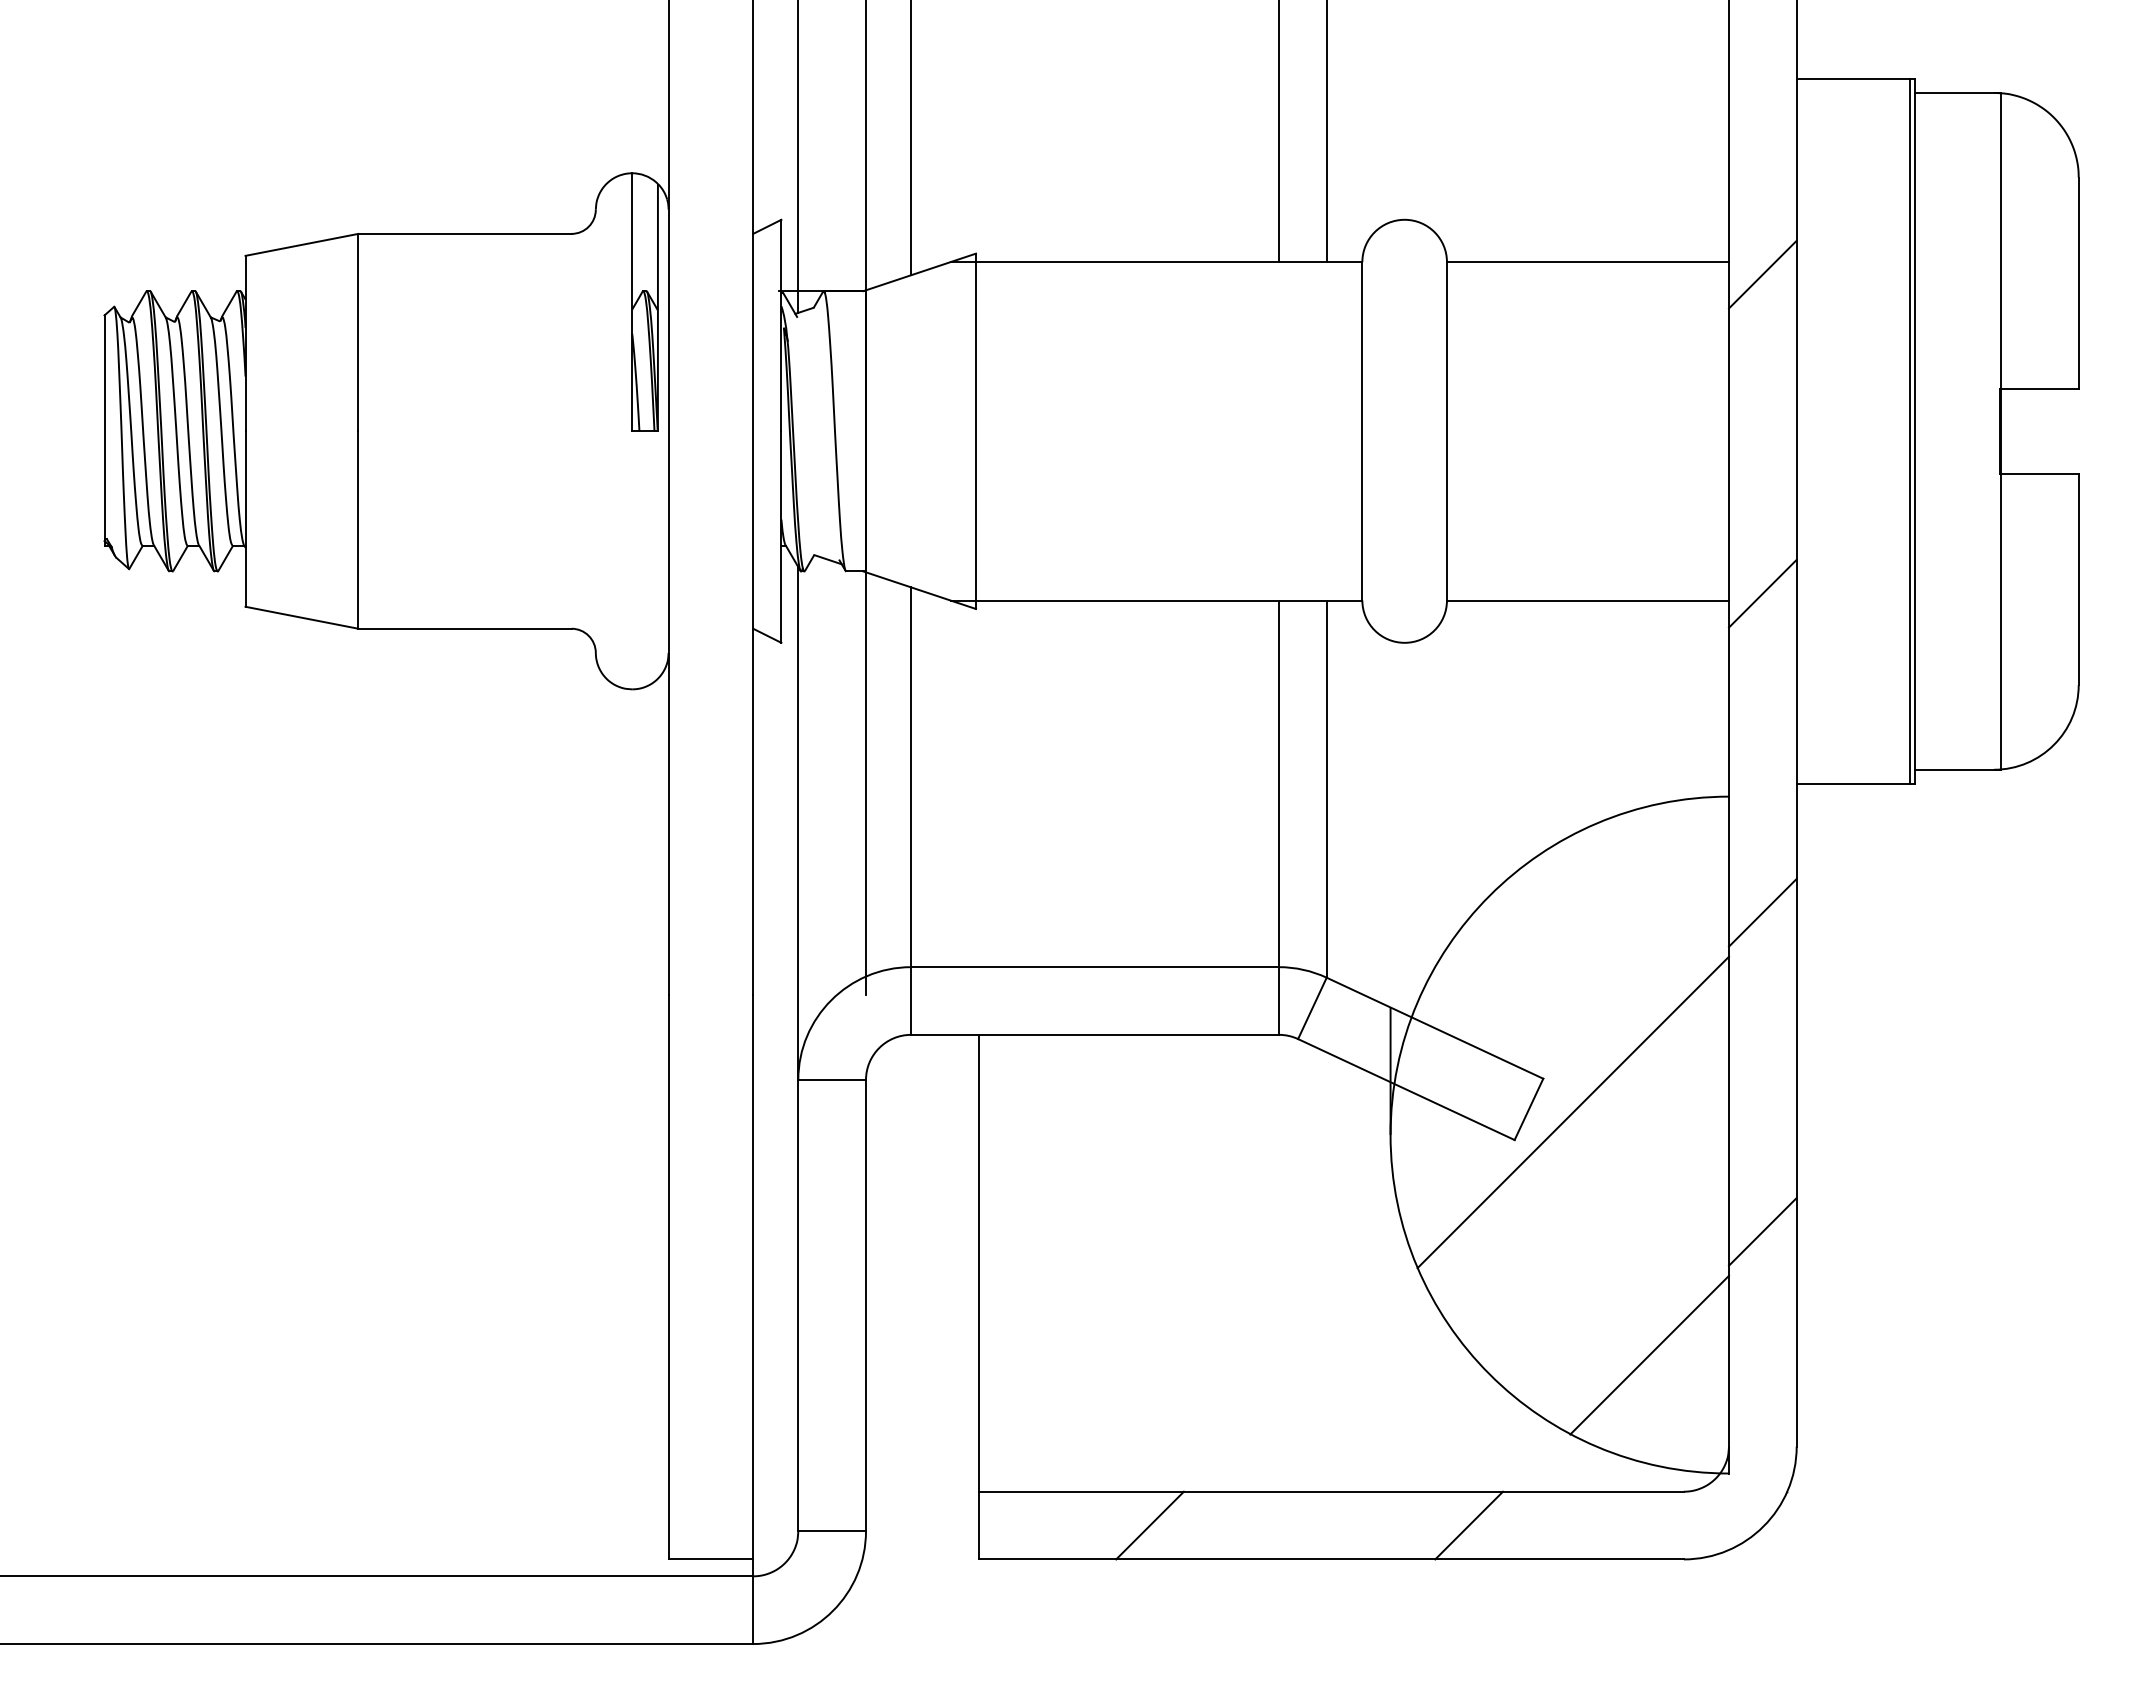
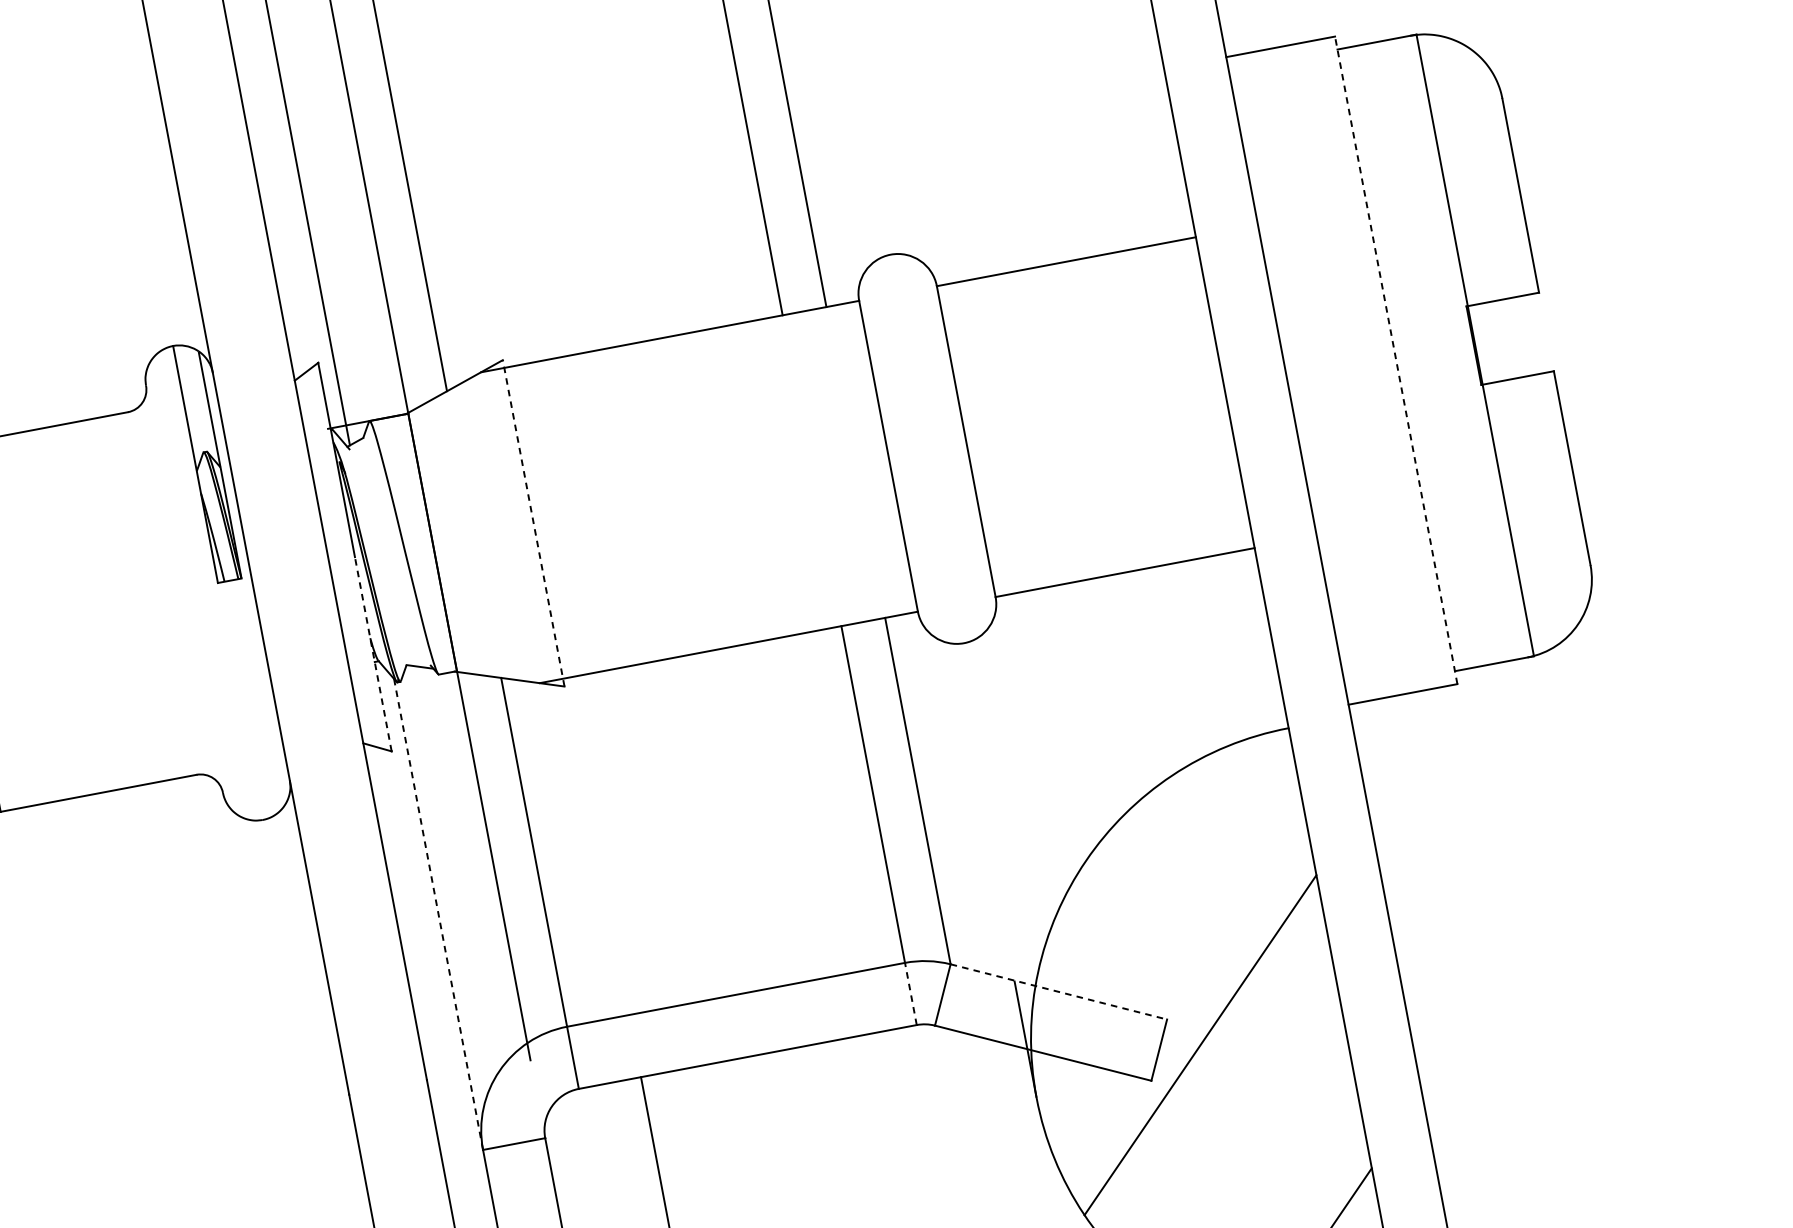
line: (1762, 274) -> (1228, 242), removed
line: (1909, 430) -> (1390, 360), removed
line: (976, 431) -> (534, 523), solid -> dashed
line: (1915, 431) -> (1396, 360), solid -> dashed
line: (781, 537) -> (373, 654), solid -> dashed
line: (1762, 593) -> (1284, 535), removed
line: (798, 823) -> (438, 914), solid -> dashed
line: (1762, 912) -> (1339, 828), removed
line: (1279, 1001) -> (911, 994), solid -> dashed
line: (1435, 1028) -> (1059, 992), solid -> dashed
line: (1762, 1231) -> (1394, 1121), removed

